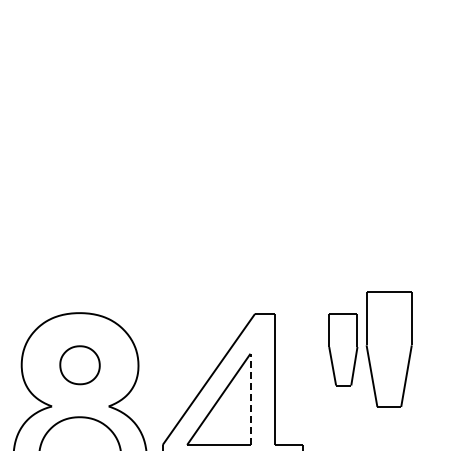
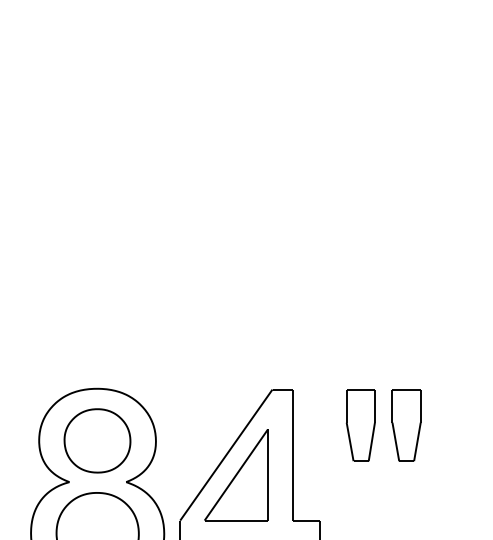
part: (389, 349) -> (406, 425), size x0.62
part: (80, 364) -> (97, 440), size x1.67
line: (250, 399) -> (267, 475), dashed -> solid

